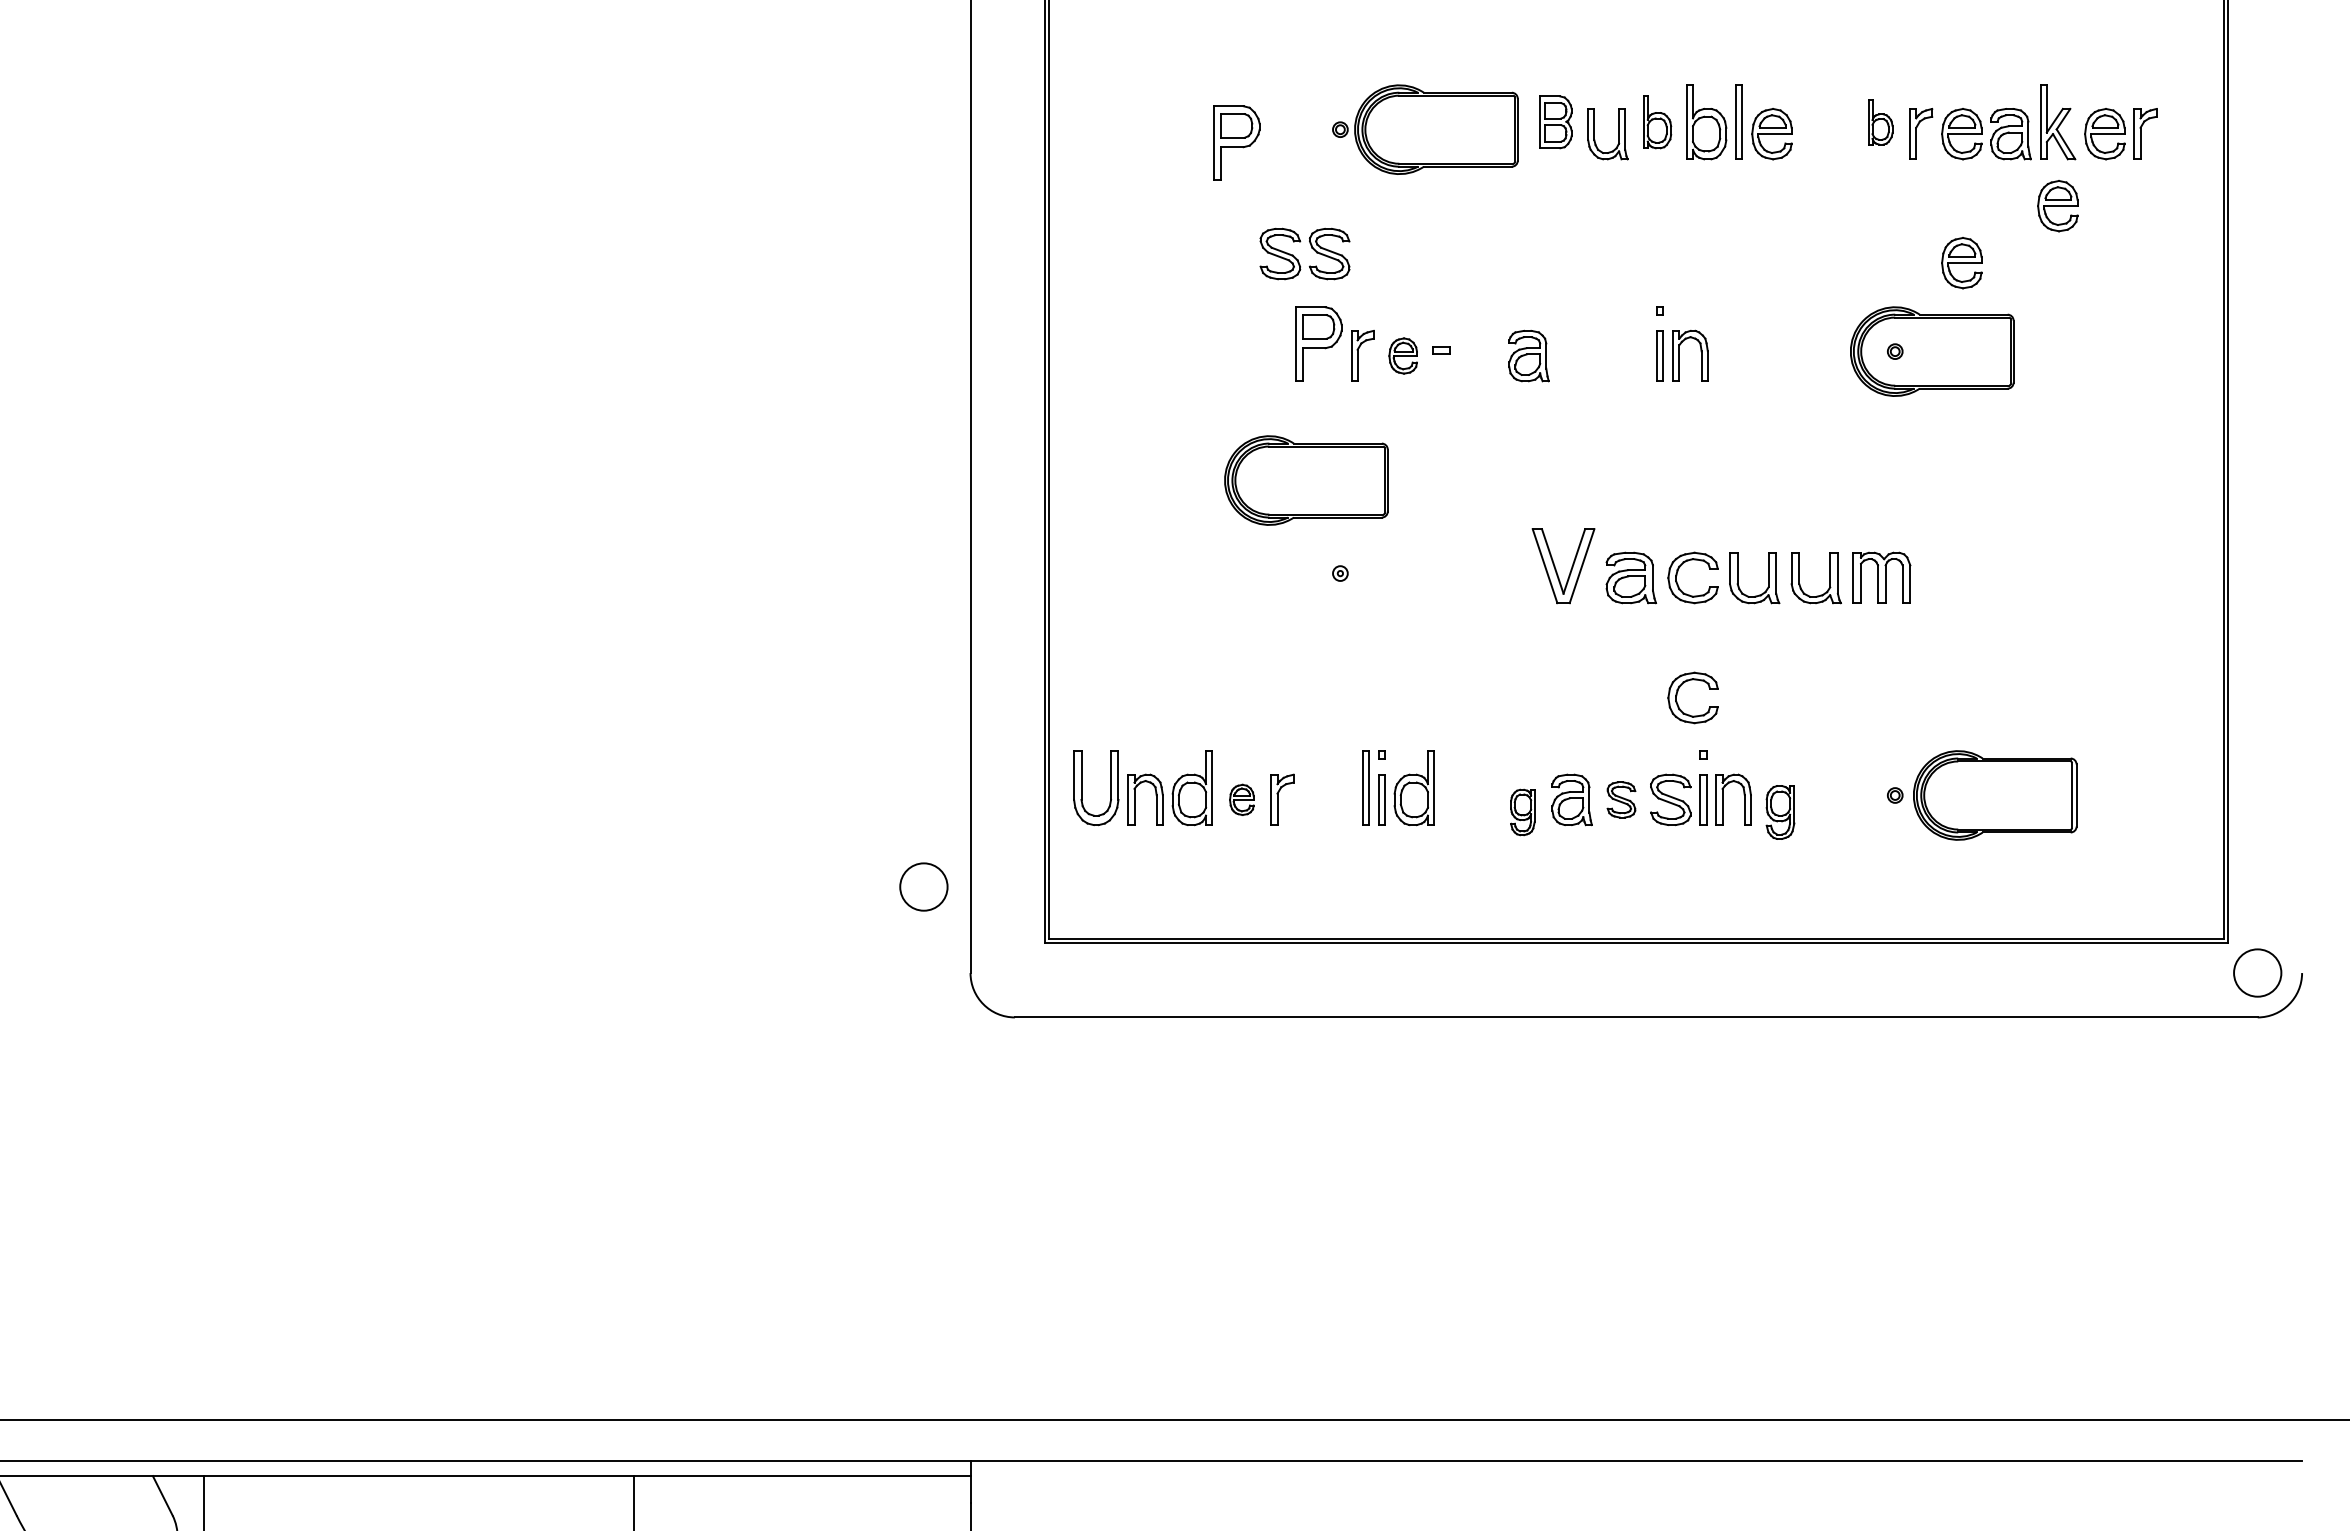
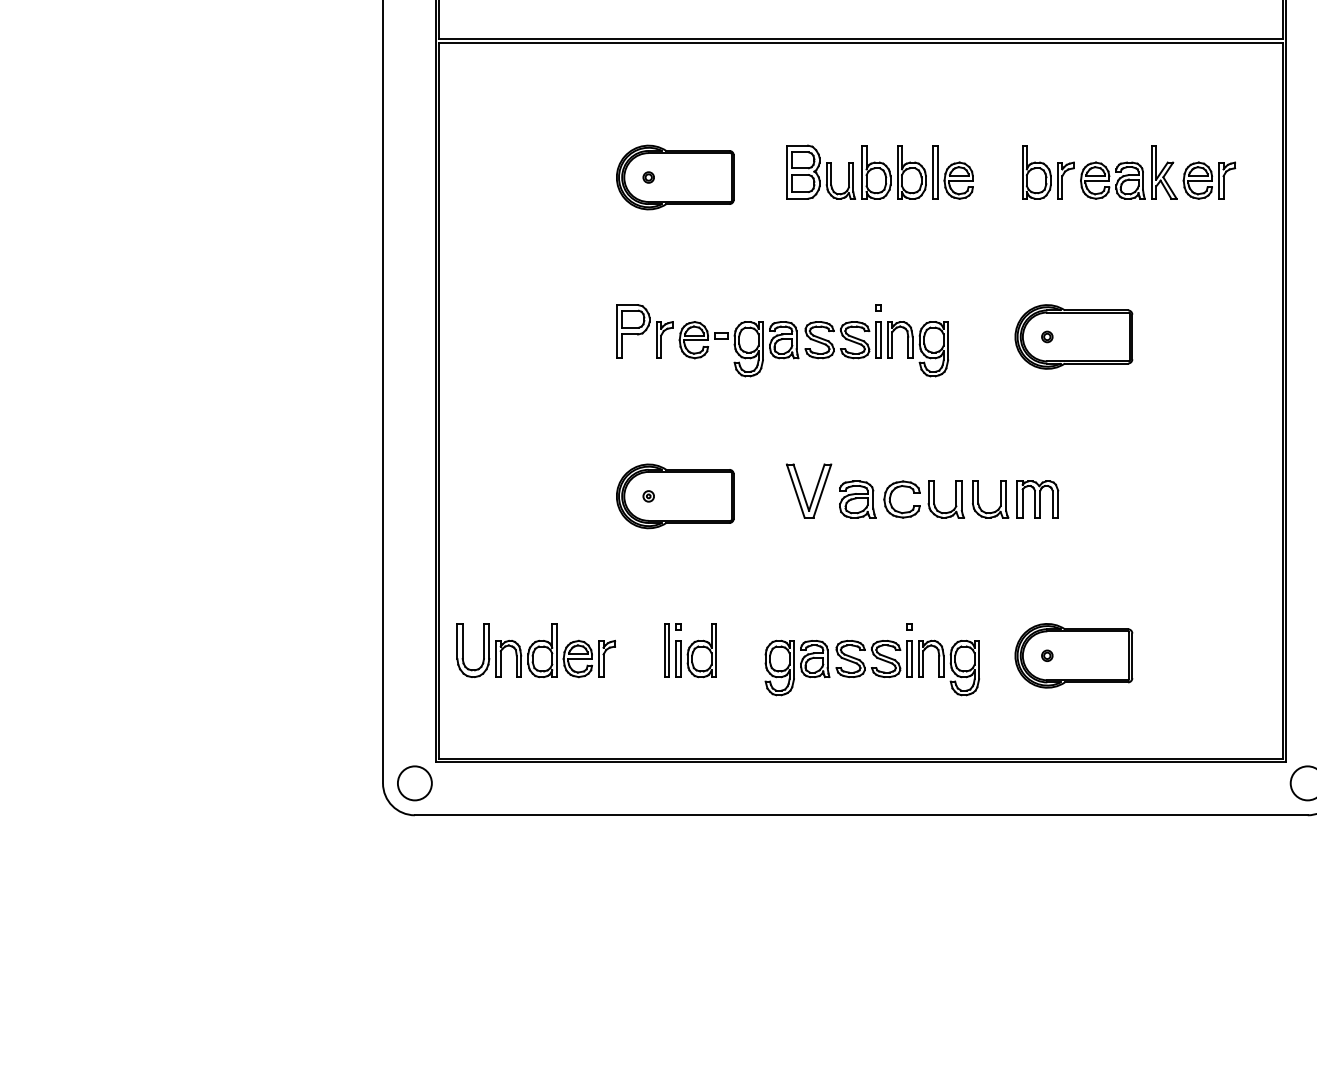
part: (1555, 122) -> (803, 172), size x1.43
part: (1657, 122) -> (876, 172), size x1.43
part: (1880, 122) -> (1036, 172), size x1.67
part: (1436, 129) -> (675, 177), moved
part: (1236, 142) -> (574, 186), removed
part: (2057, 206) -> (1163, 232), removed
part: (1298, 259) -> (832, 344), moved
part: (1961, 263) -> (1094, 273), removed
part: (1402, 355) -> (693, 339), size x1.43
part: (1479, 368) -> (748, 349), added
part: (1736, 368) -> (933, 349), added
part: (1306, 480) -> (675, 496), moved
part: (1677, 695) -> (890, 584), removed
part: (1995, 795) -> (1074, 655), moved
part: (1241, 799) -> (577, 658), size x1.67
part: (1621, 799) -> (850, 658), size x1.43
part: (1522, 812) -> (779, 668), size x1.67
part: (1780, 812) -> (964, 668), size x1.43
circle: (923, 886) -> (414, 782), moved

